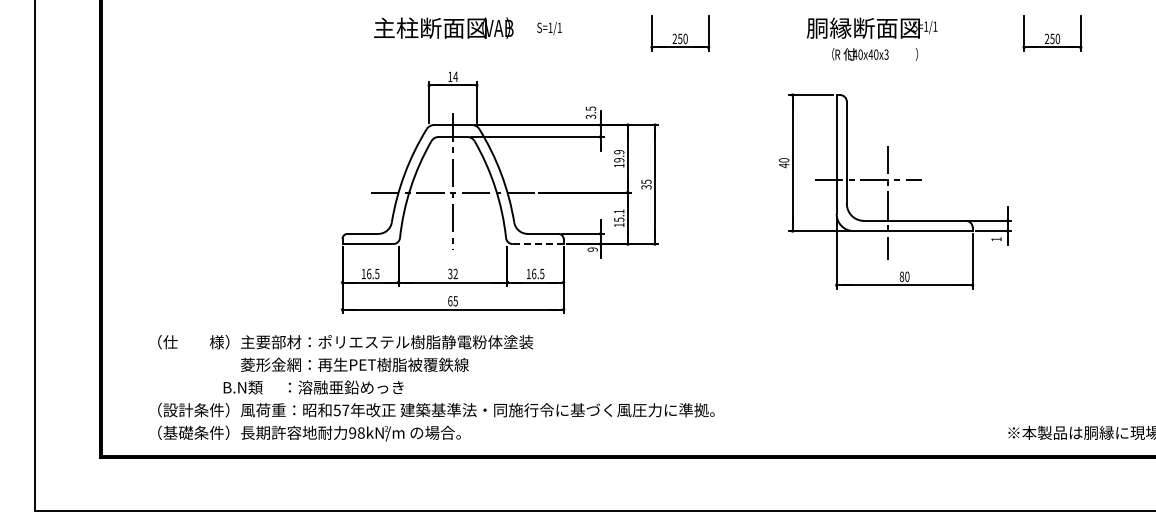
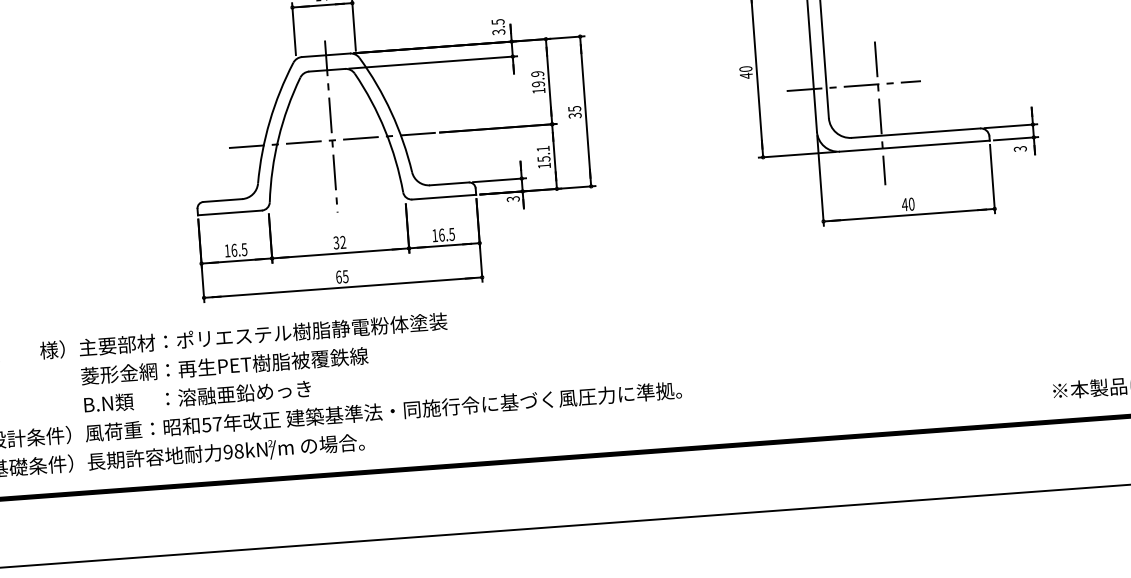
text: (996, 239) -> (1020, 149), 1 -> 3
line: (538, 244) -> (444, 197), dashed -> solid
text: (592, 249) -> (513, 198), 9 -> 3
text: (901, 276) -> (904, 204), 80 -> 40
text: (313, 387) -> (197, 396), moved

